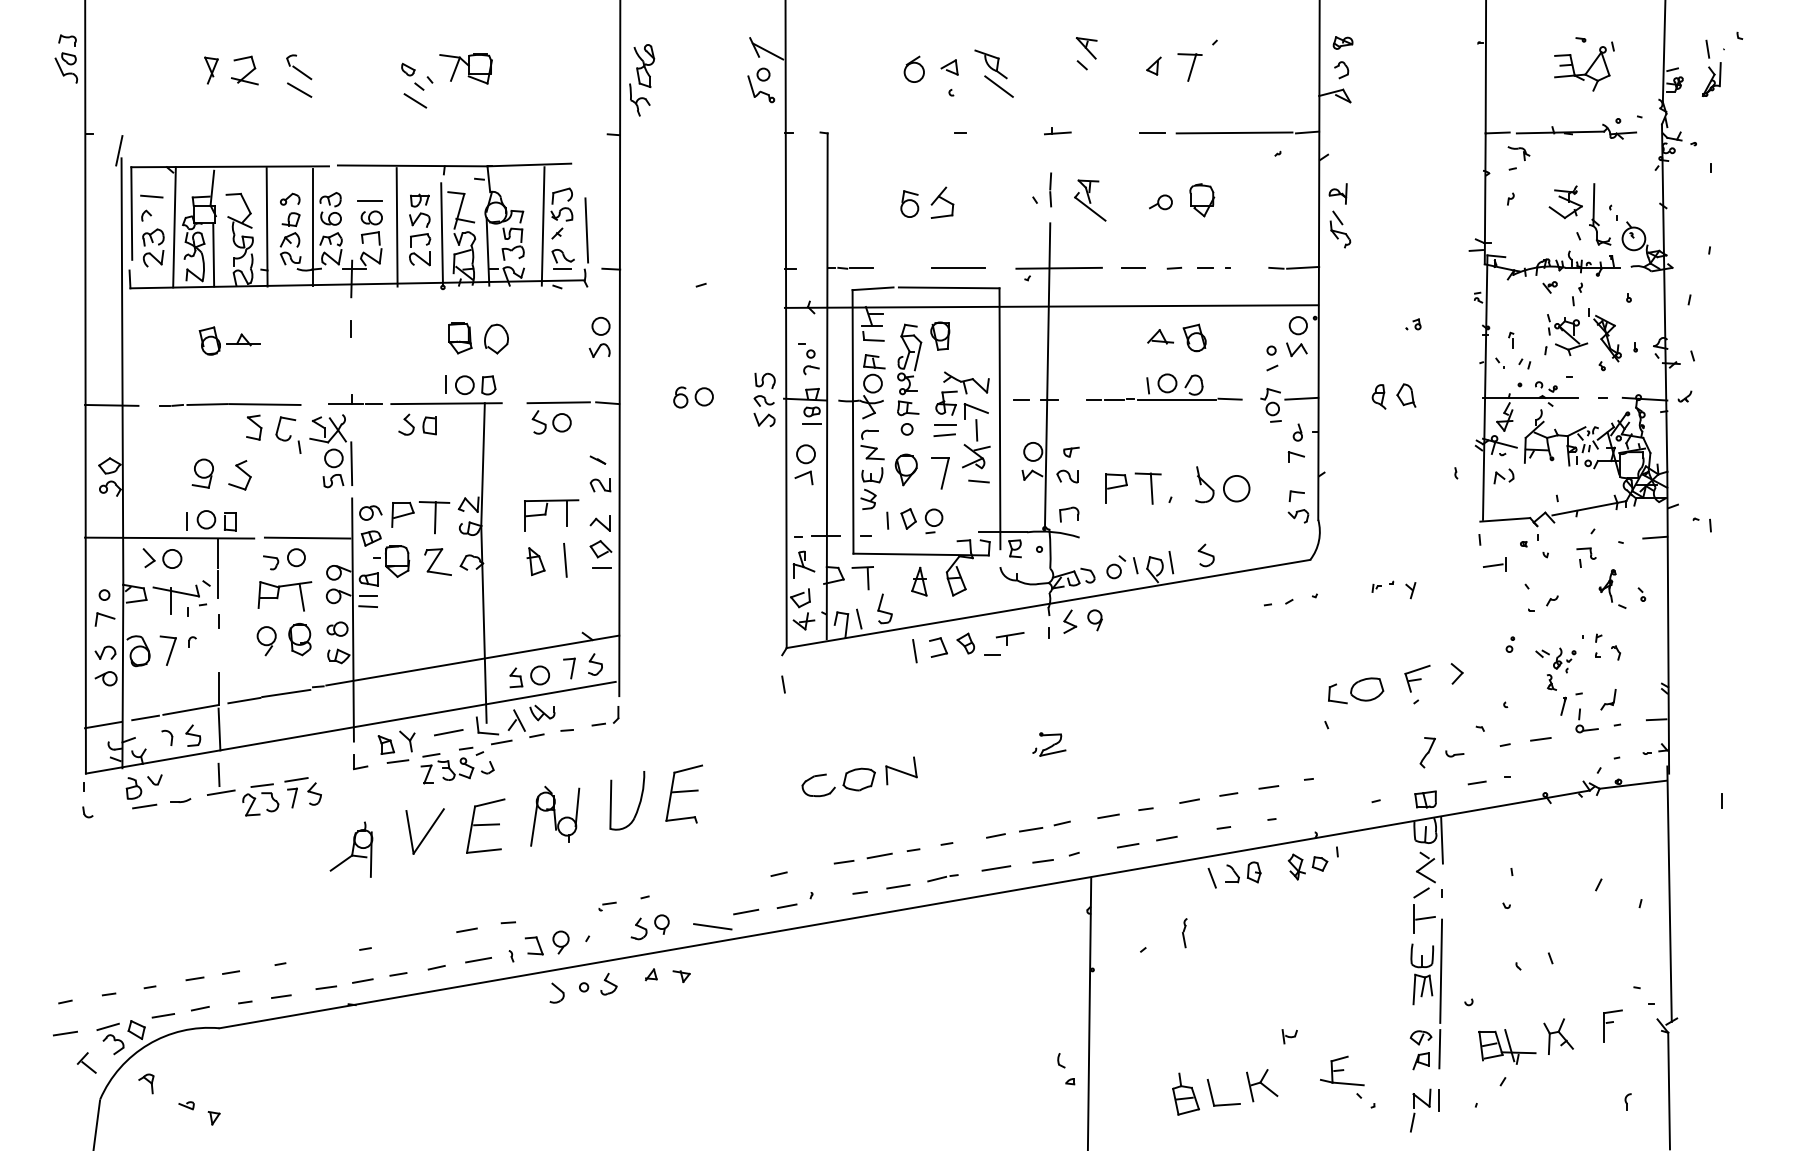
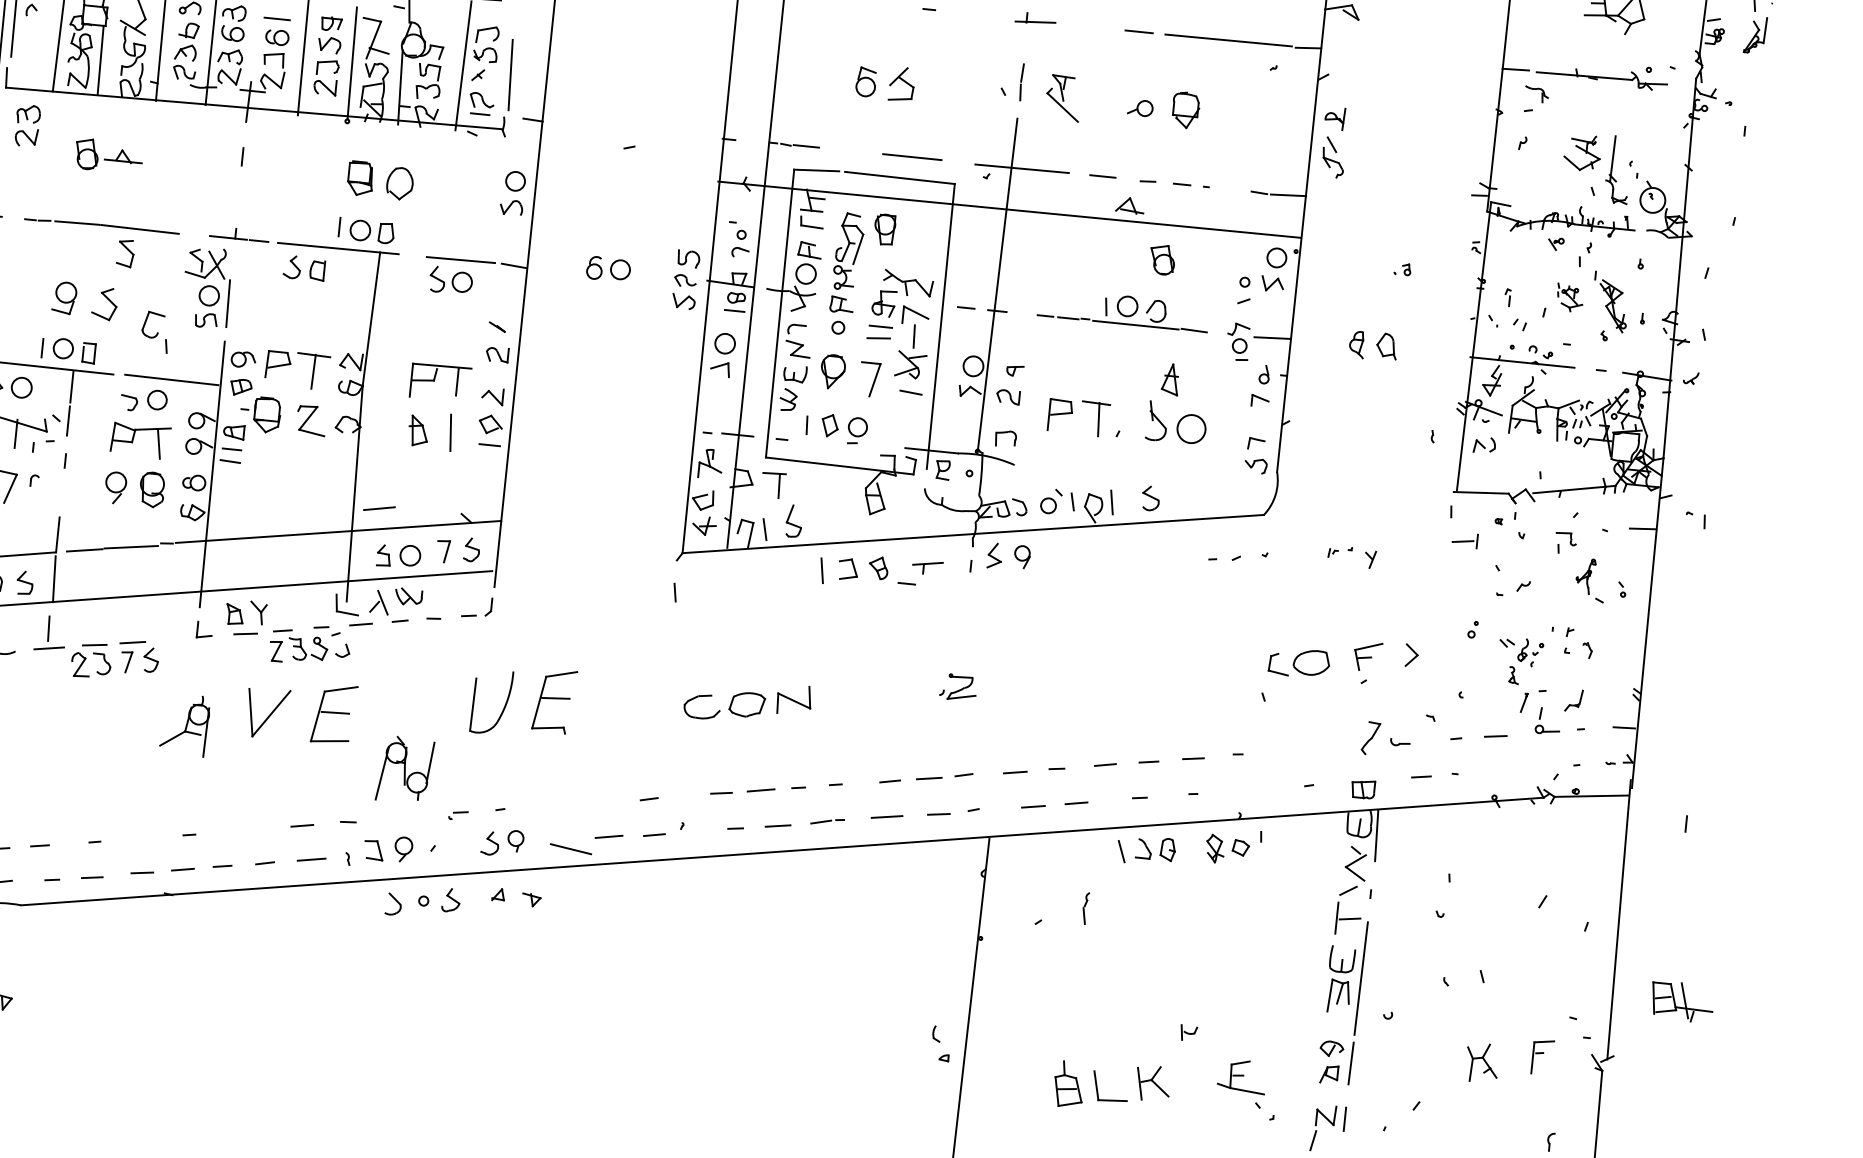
part: (1057, 131) -> (1035, 19), size x1.4
part: (153, 247) -> (27, 125), moved
part: (1567, 334) -> (1569, 297), size x0.6
part: (1160, 336) -> (1130, 205), moved
part: (288, 434) -> (155, 331), moved
part: (919, 581) -> (1170, 379), moved
line: (448, 732) -> (379, 508), moved
part: (555, 815) -> (405, 769), moved
part: (1507, 1046) -> (1682, 1001), moved

